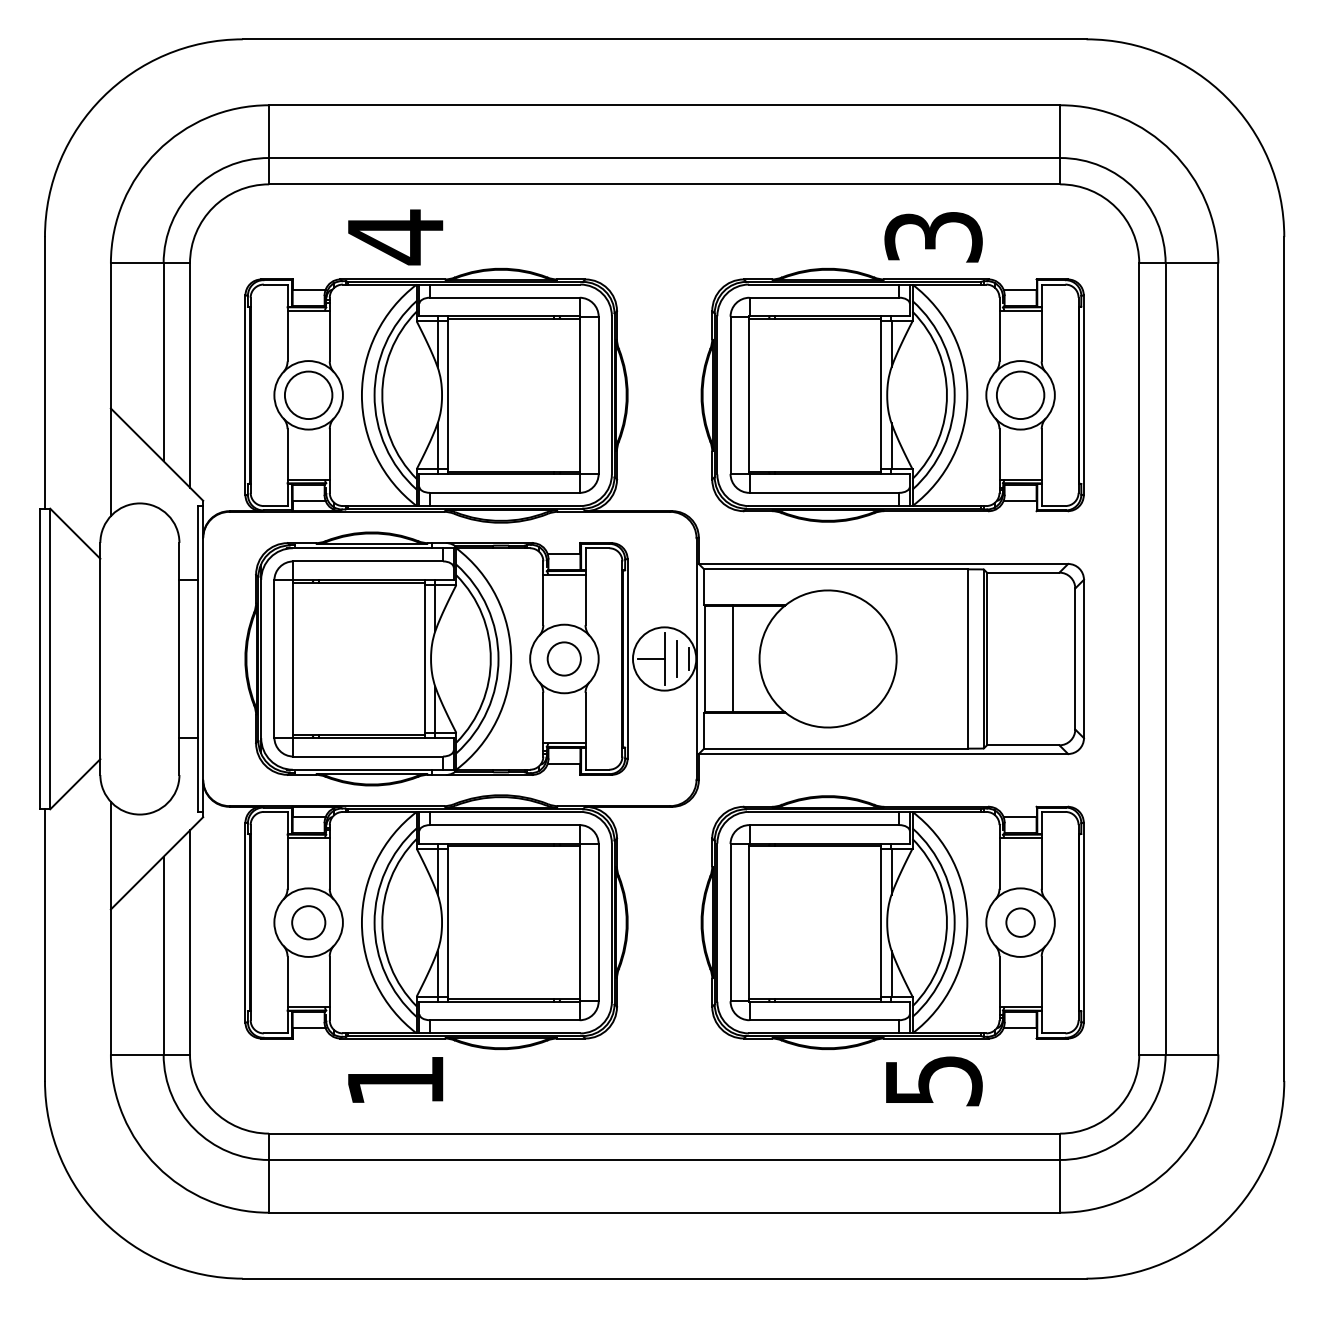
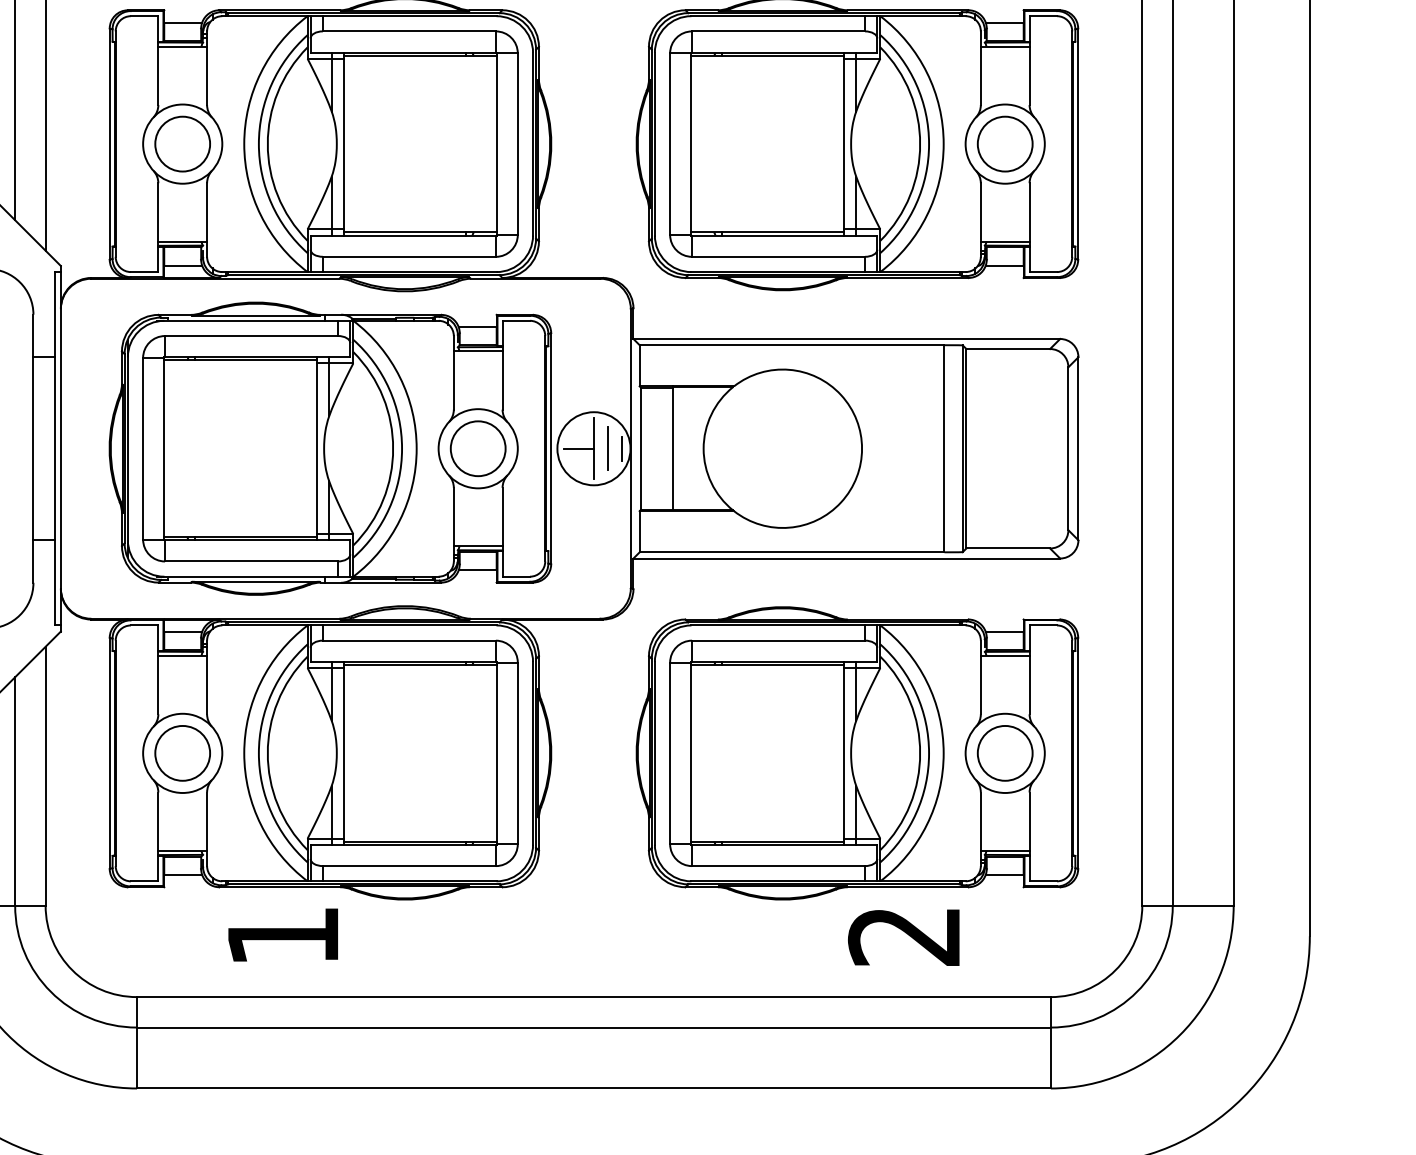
circle: (563, 658) -> (477, 448), size x1.43
circle: (308, 922) -> (182, 753), size x1.43
circle: (1020, 922) -> (1005, 753), size x1.67
text: (933, 1081) -> (904, 936), 5 -> 2

